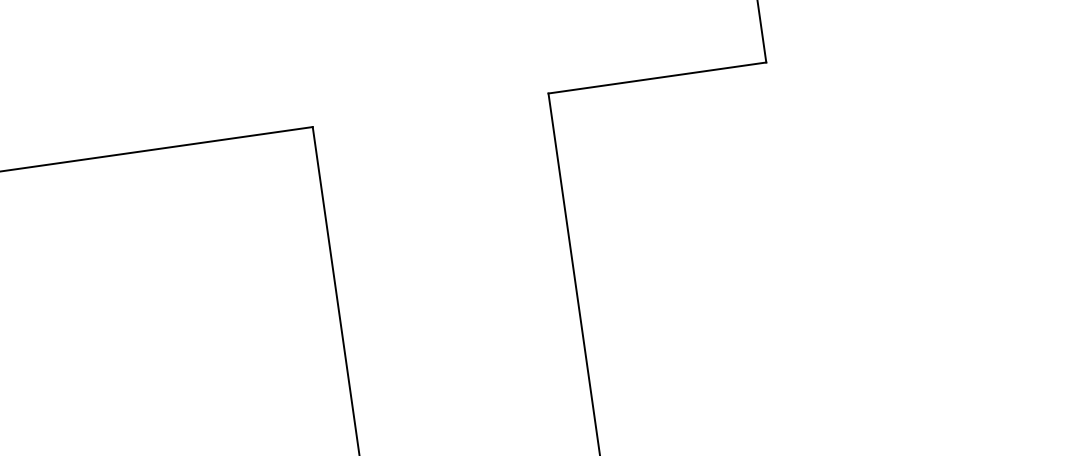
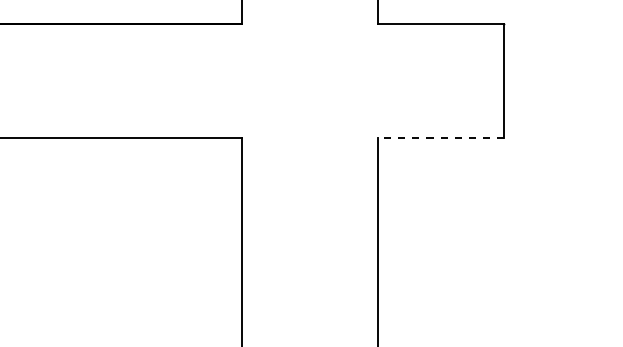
line: (658, 78) -> (441, 138), solid -> dashed

